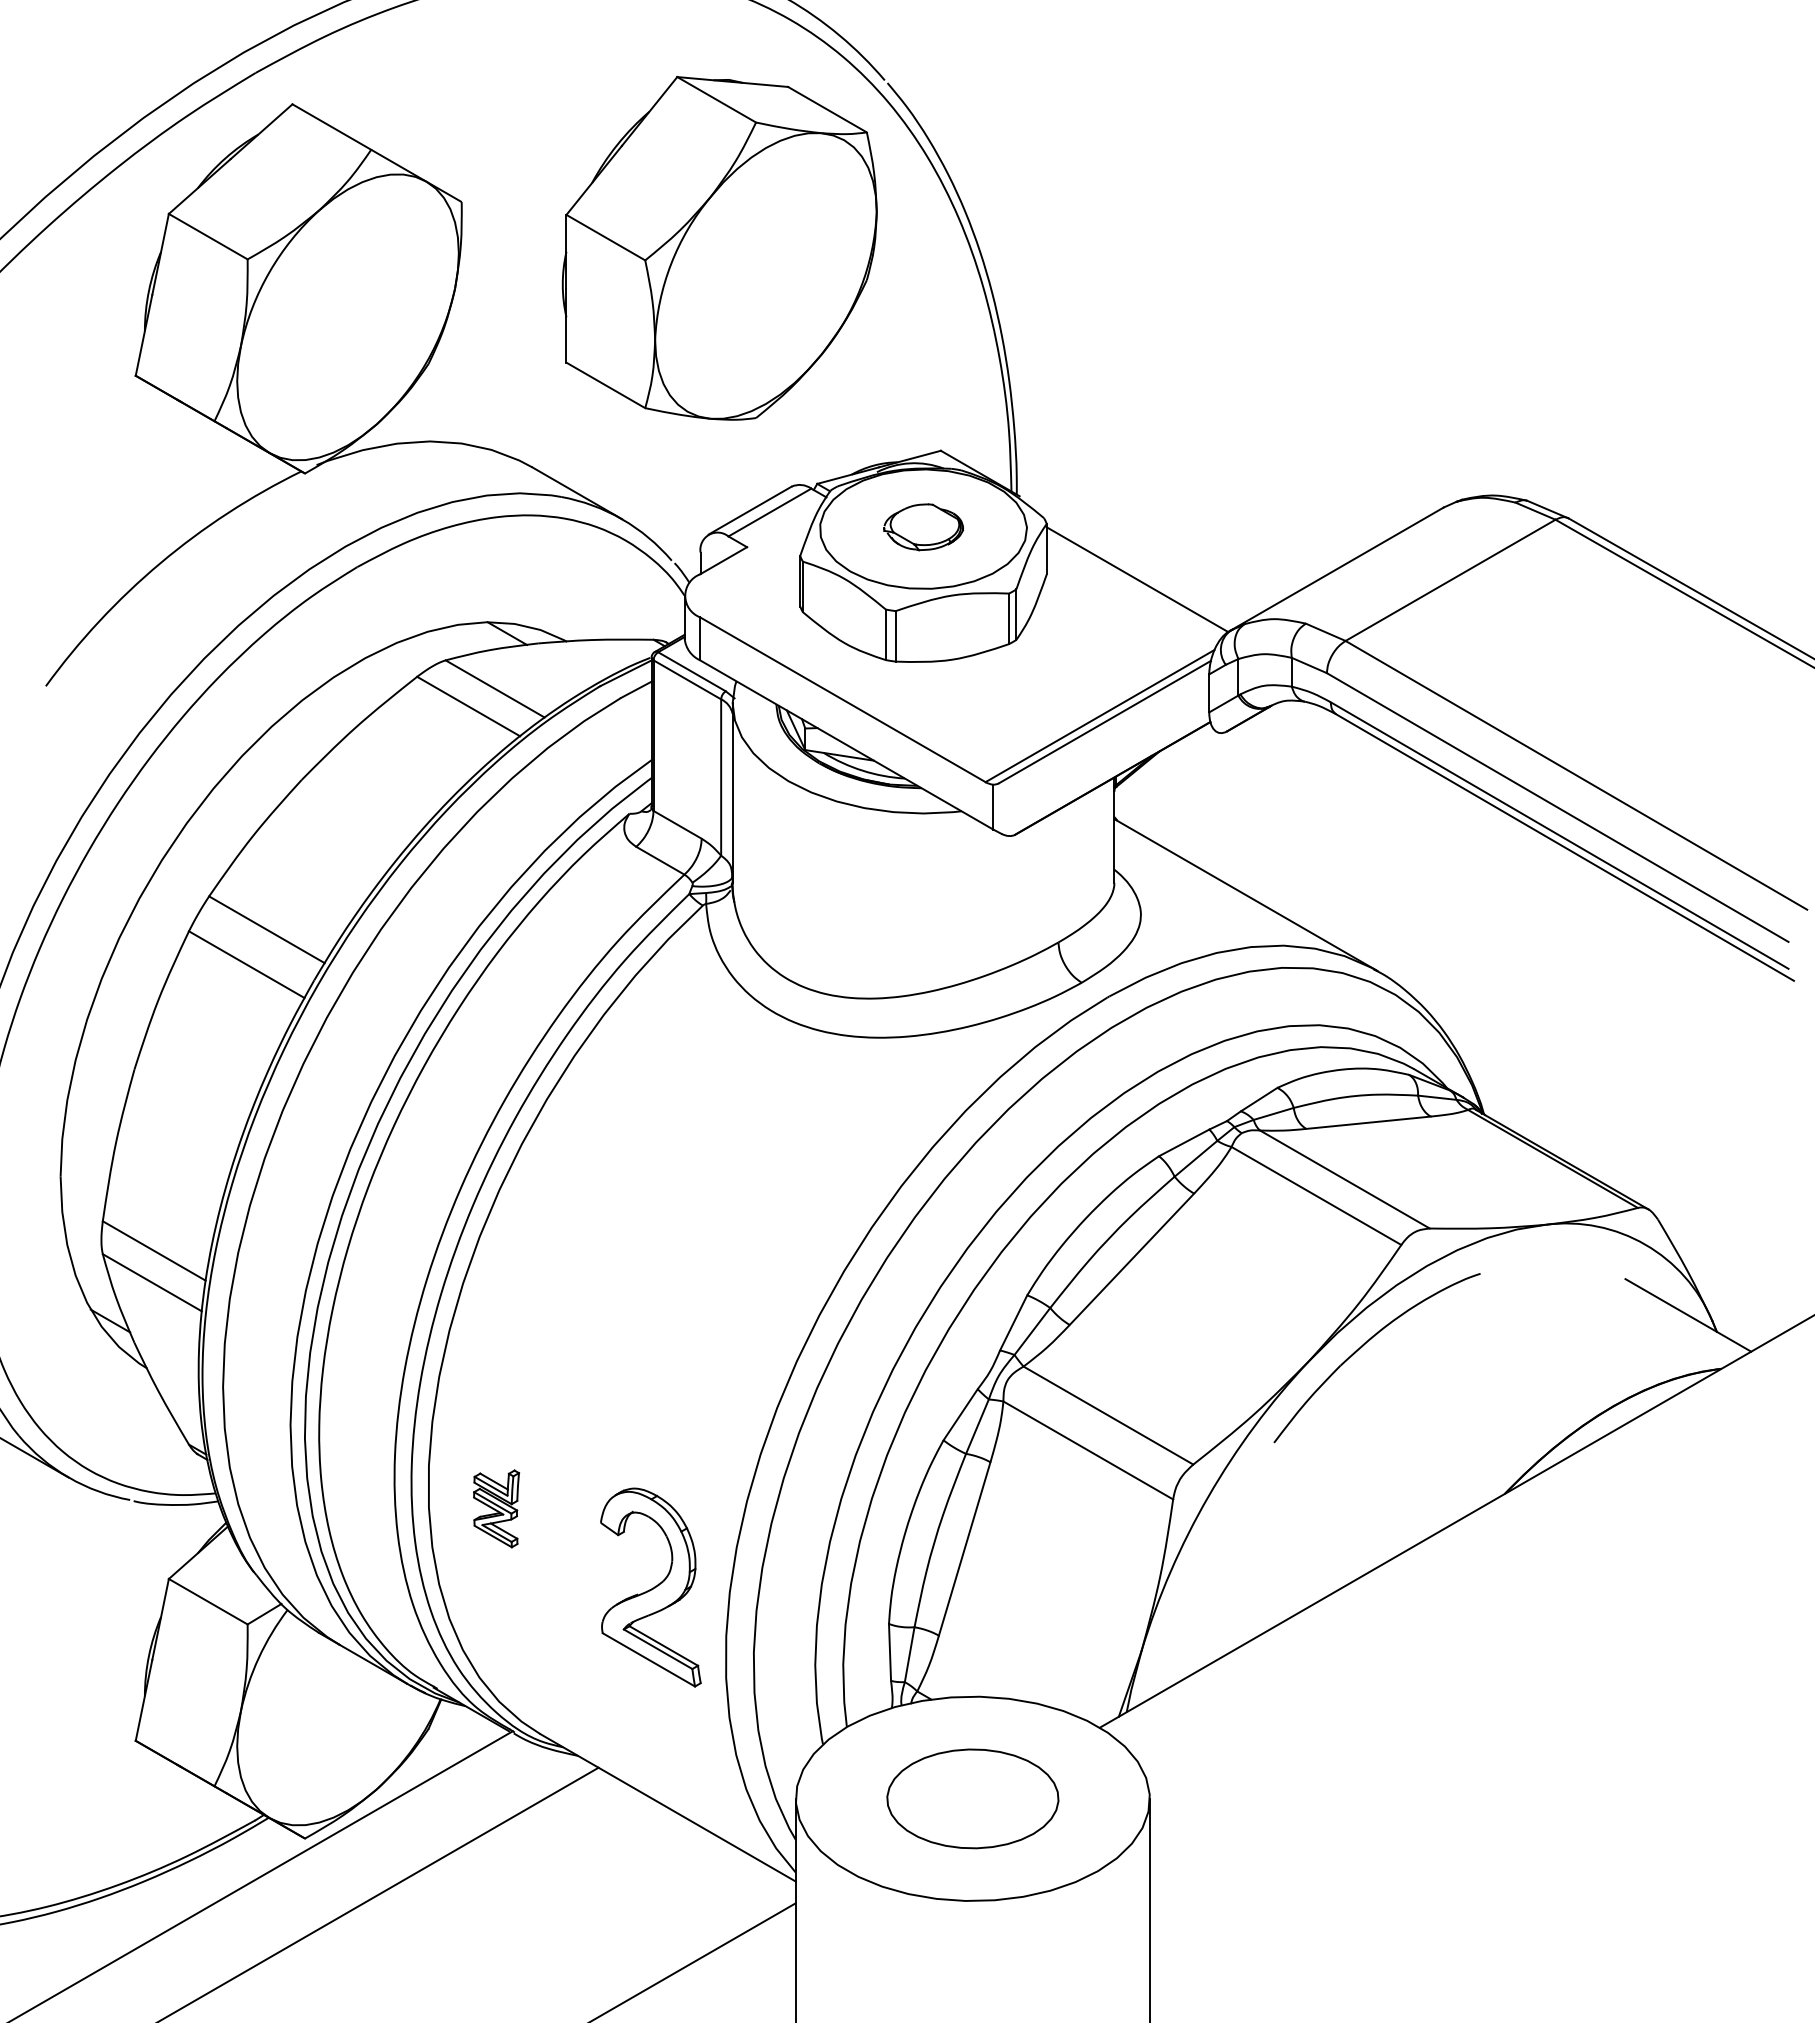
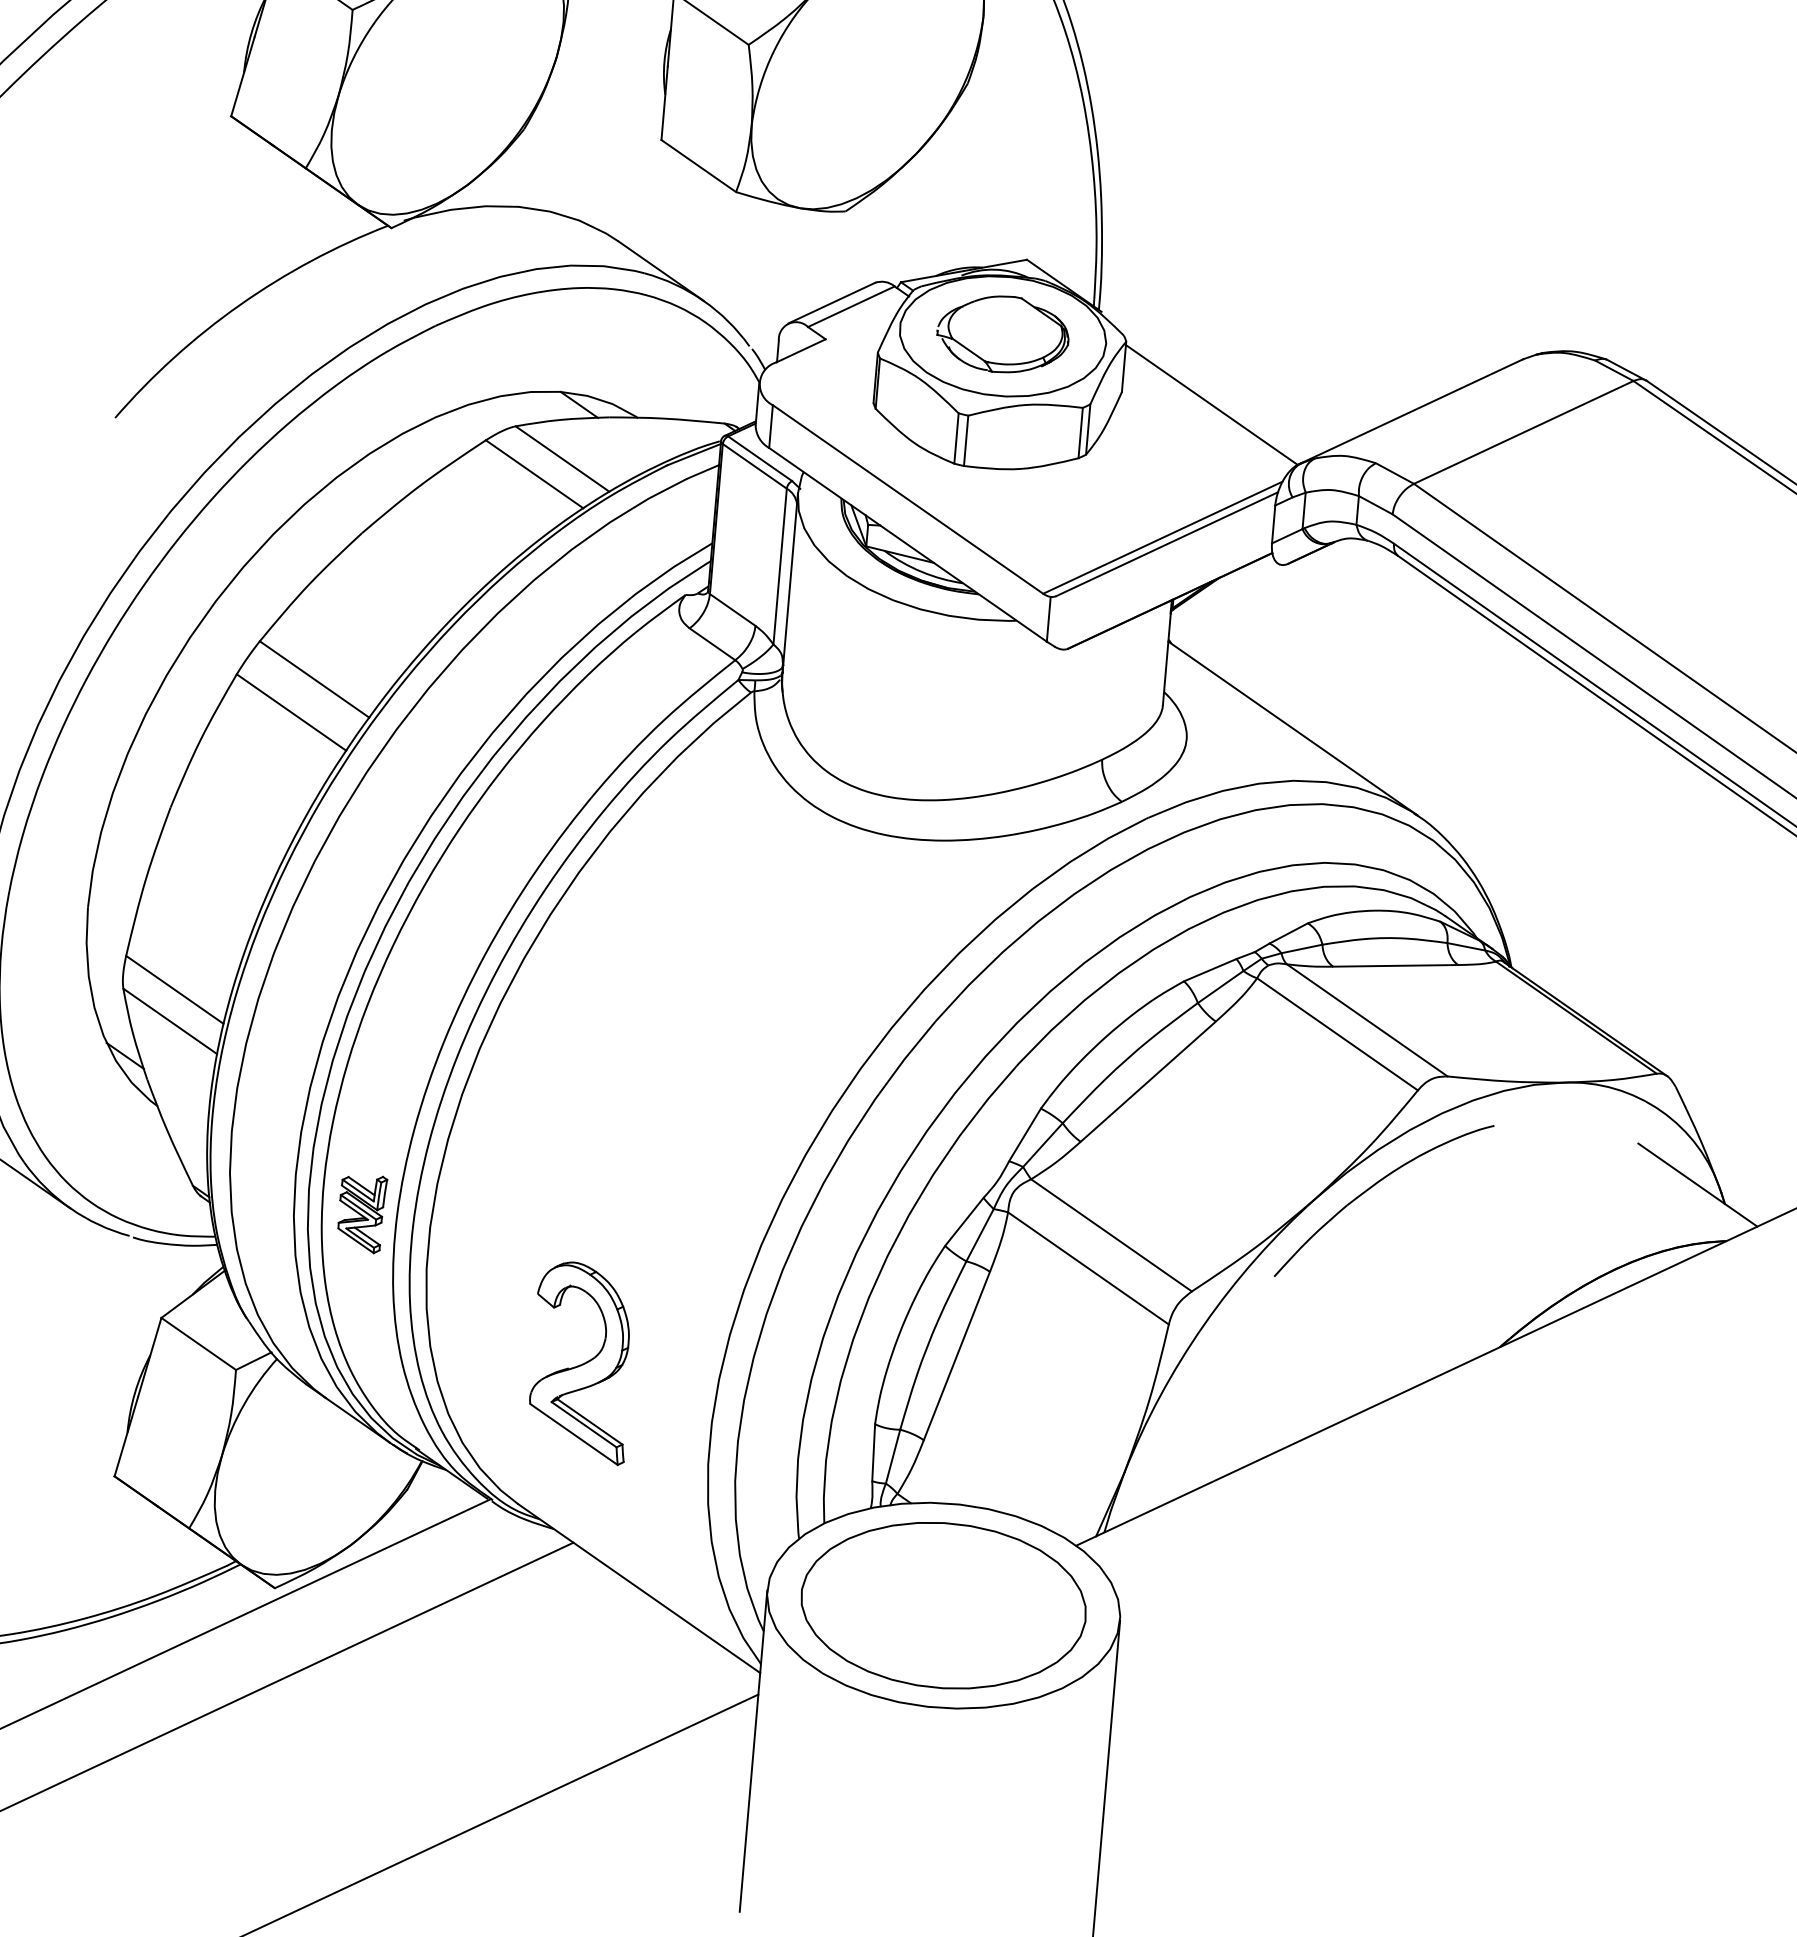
part: (923, 527) -> (1003, 334), size x1.67
part: (496, 1508) -> (361, 1213), moved
part: (650, 1587) -> (581, 1362), moved
part: (972, 1798) -> (943, 1605), size x1.67

